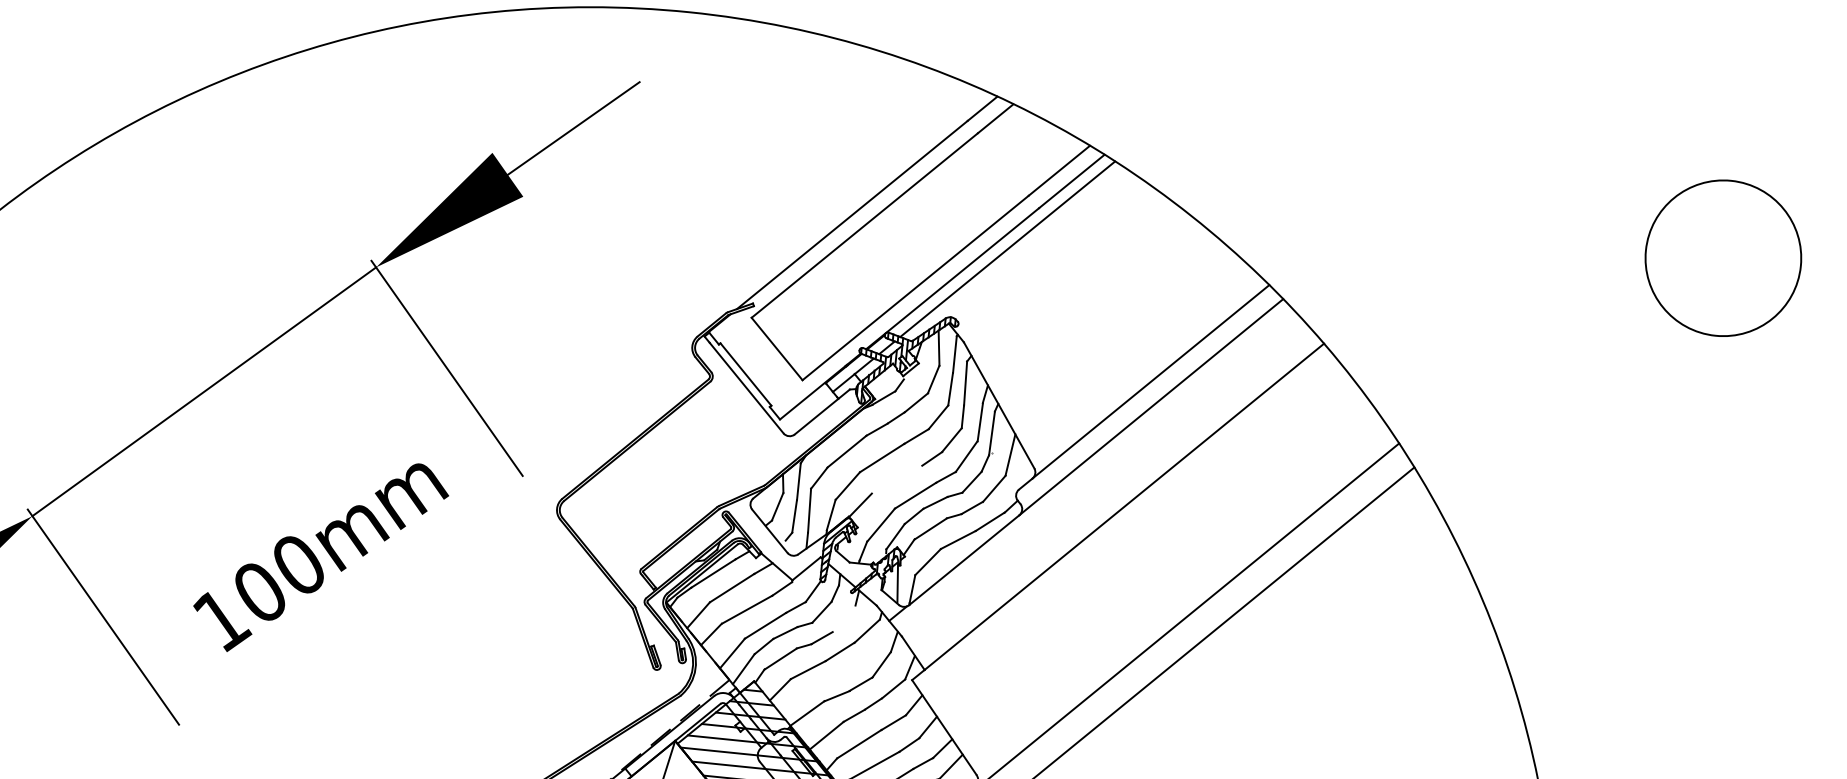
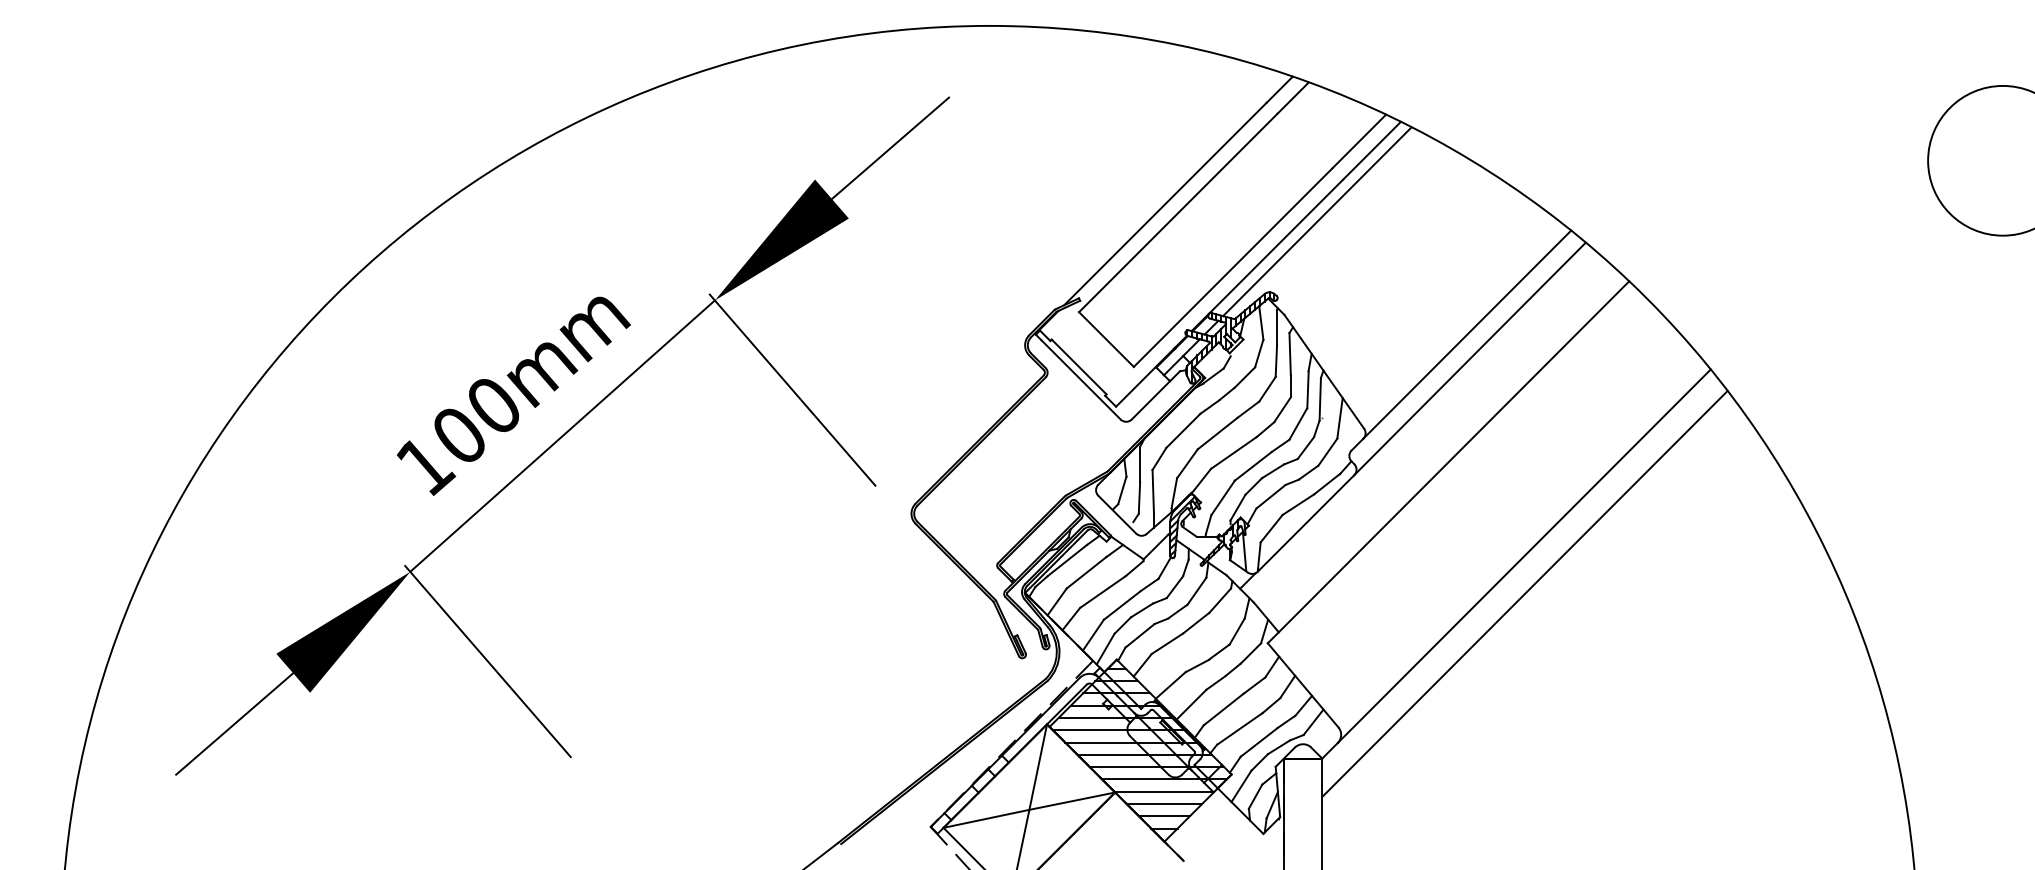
line: (896, 479) -> (1233, 452), added
text: (320, 556) -> (513, 395), moved
line: (843, 618) -> (1196, 590), added

